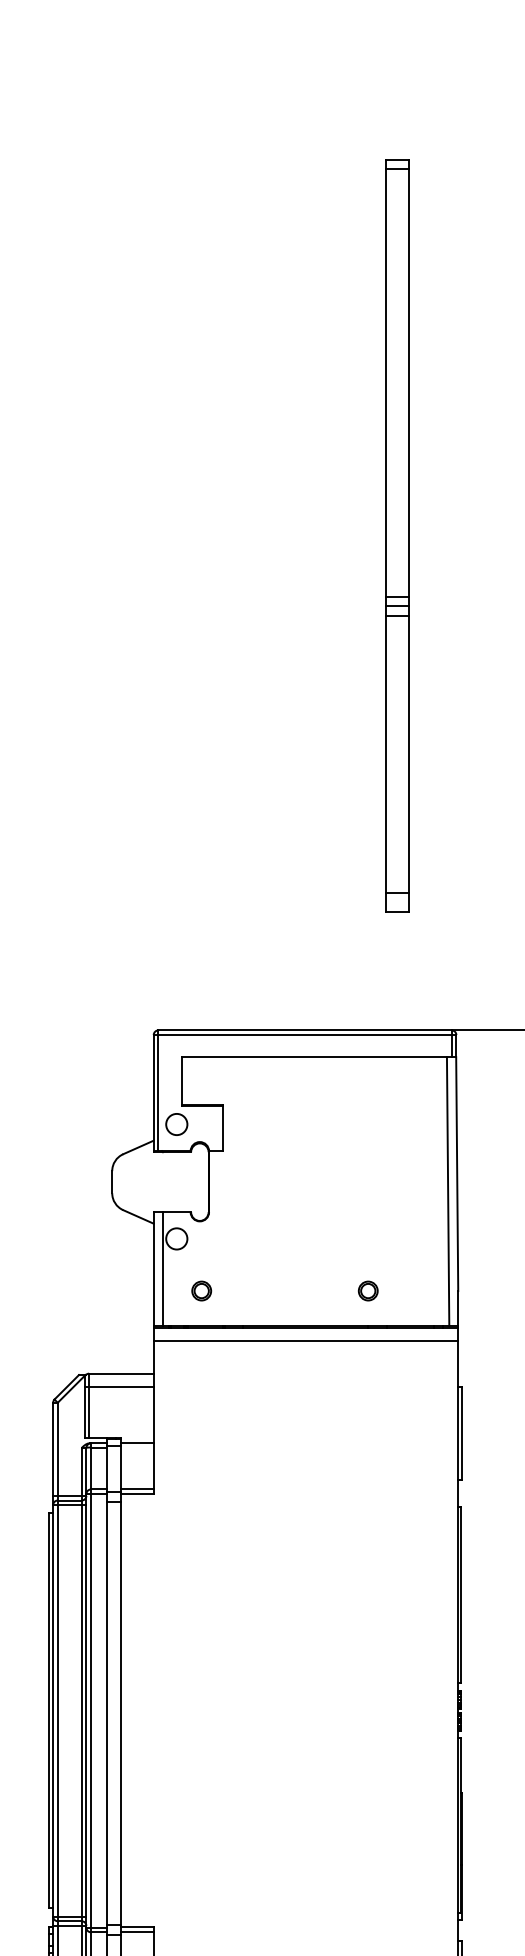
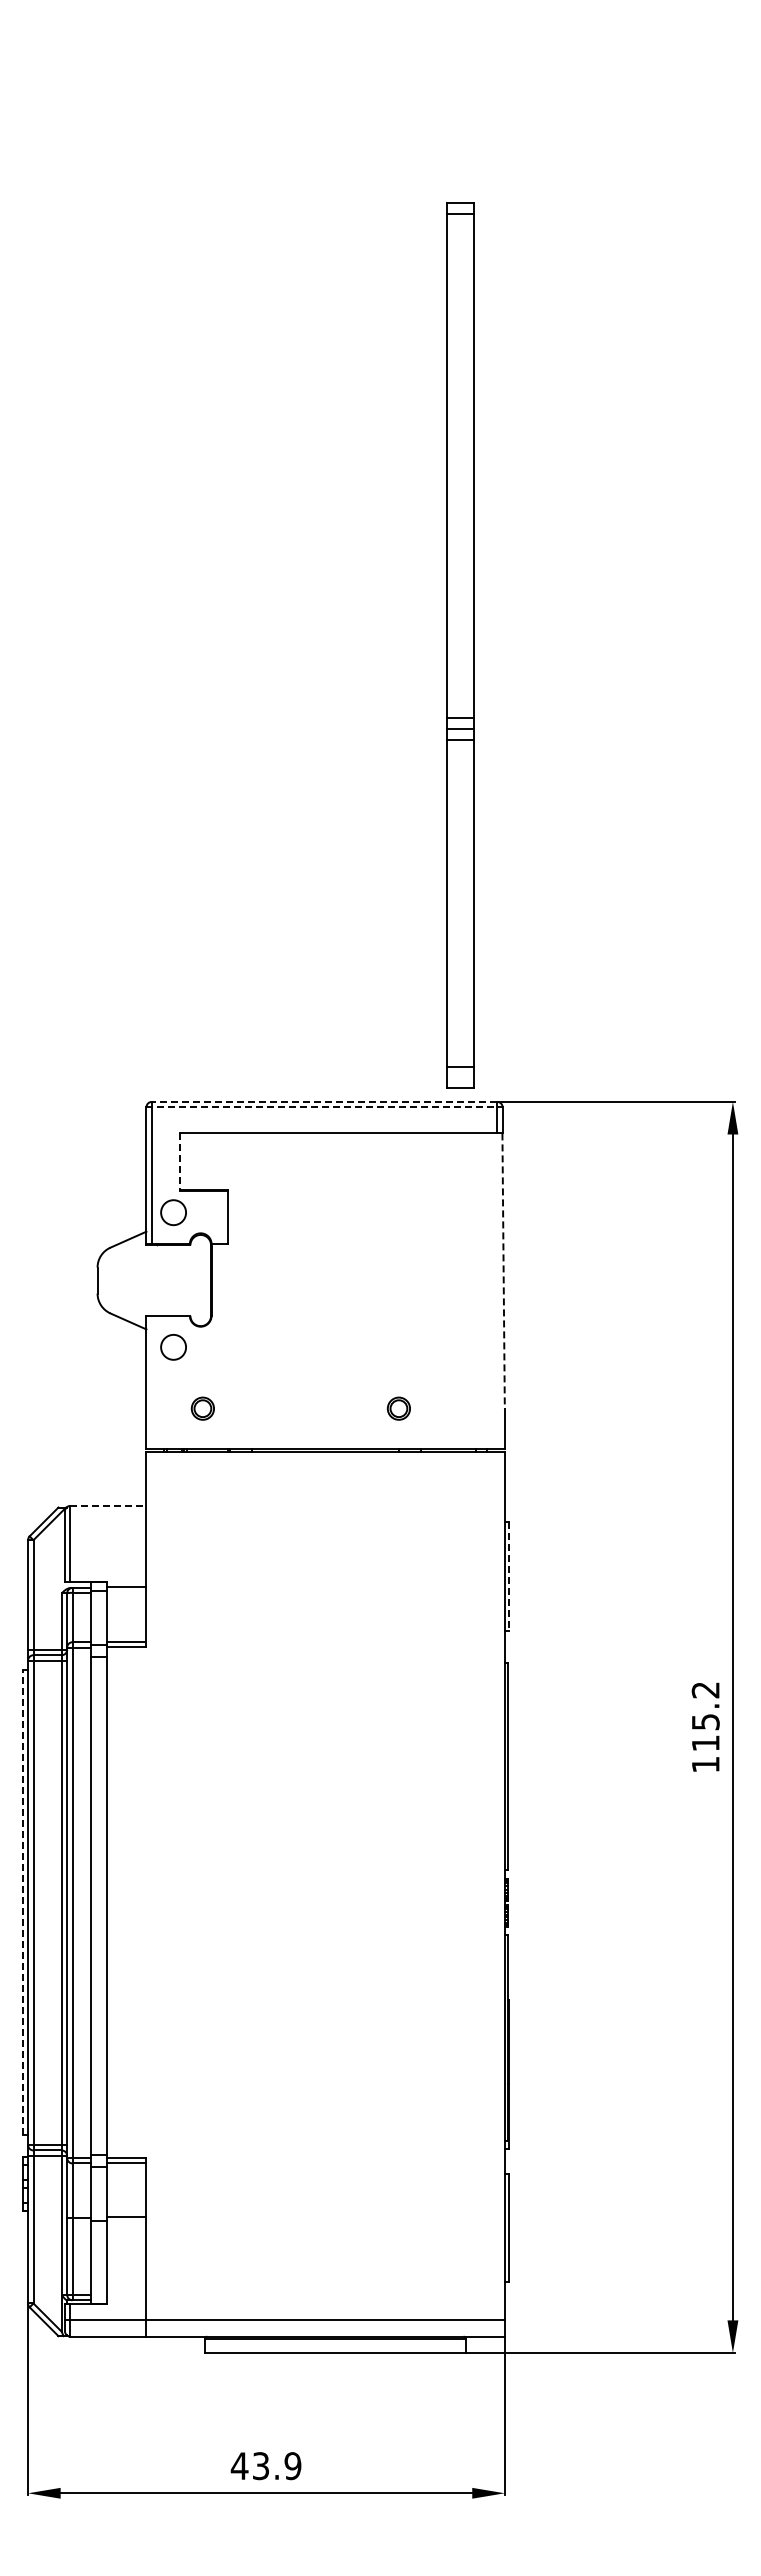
part: (397, 535) -> (460, 645), moved
line: (305, 1030) -> (324, 1101), solid -> dashed
line: (305, 1035) -> (325, 1107), solid -> dashed
line: (182, 1081) -> (180, 1162), solid -> dashed
line: (457, 1174) -> (503, 1271), solid -> dashed
line: (447, 1191) -> (492, 1291), removed
line: (163, 1268) -> (157, 1382), removed
line: (305, 1341) -> (325, 1467), removed
line: (121, 1373) -> (108, 1505), solid -> dashed
line: (118, 1387) -> (105, 1522), removed
line: (462, 1433) -> (509, 1576), solid -> dashed
line: (48, 1710) -> (22, 1902), solid -> dashed

